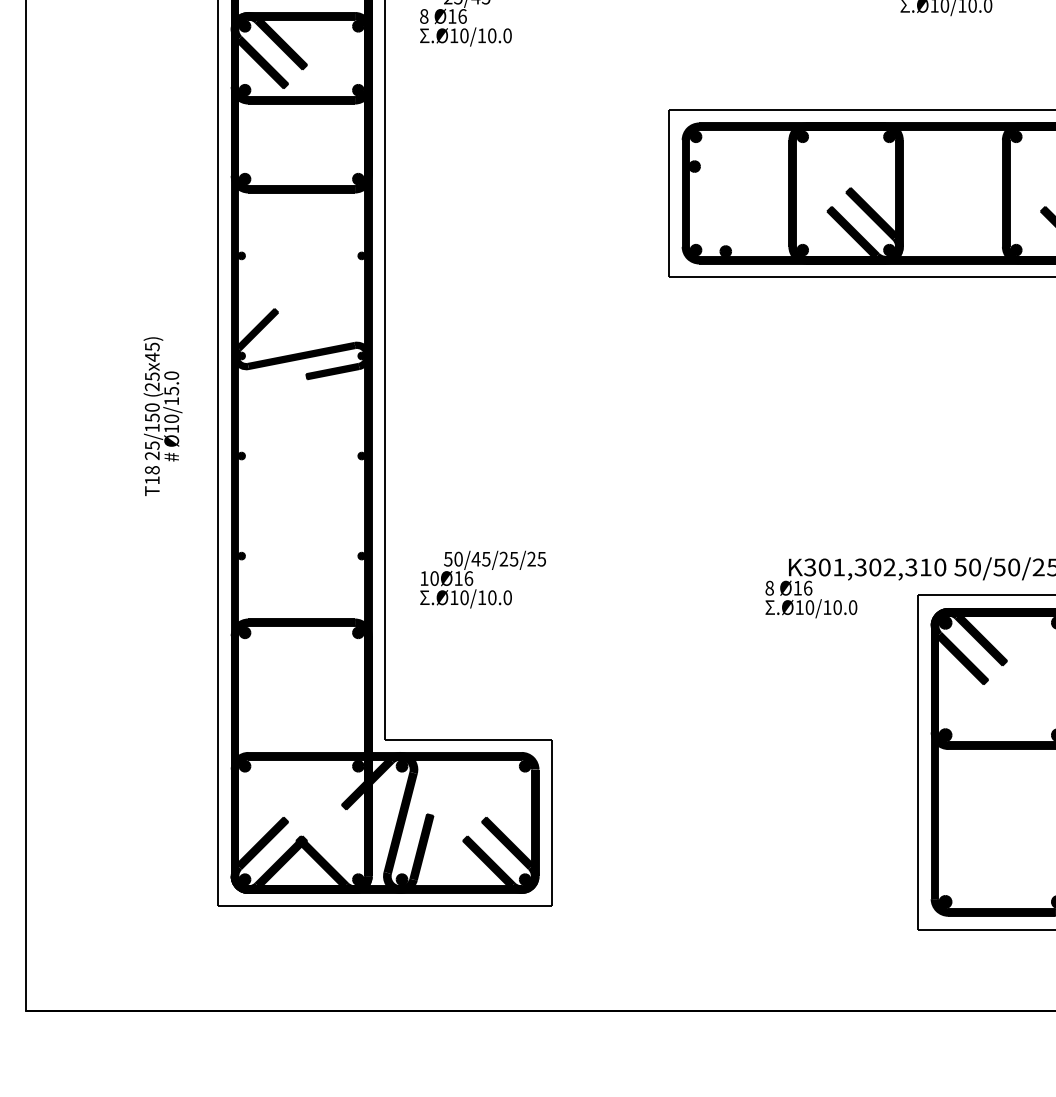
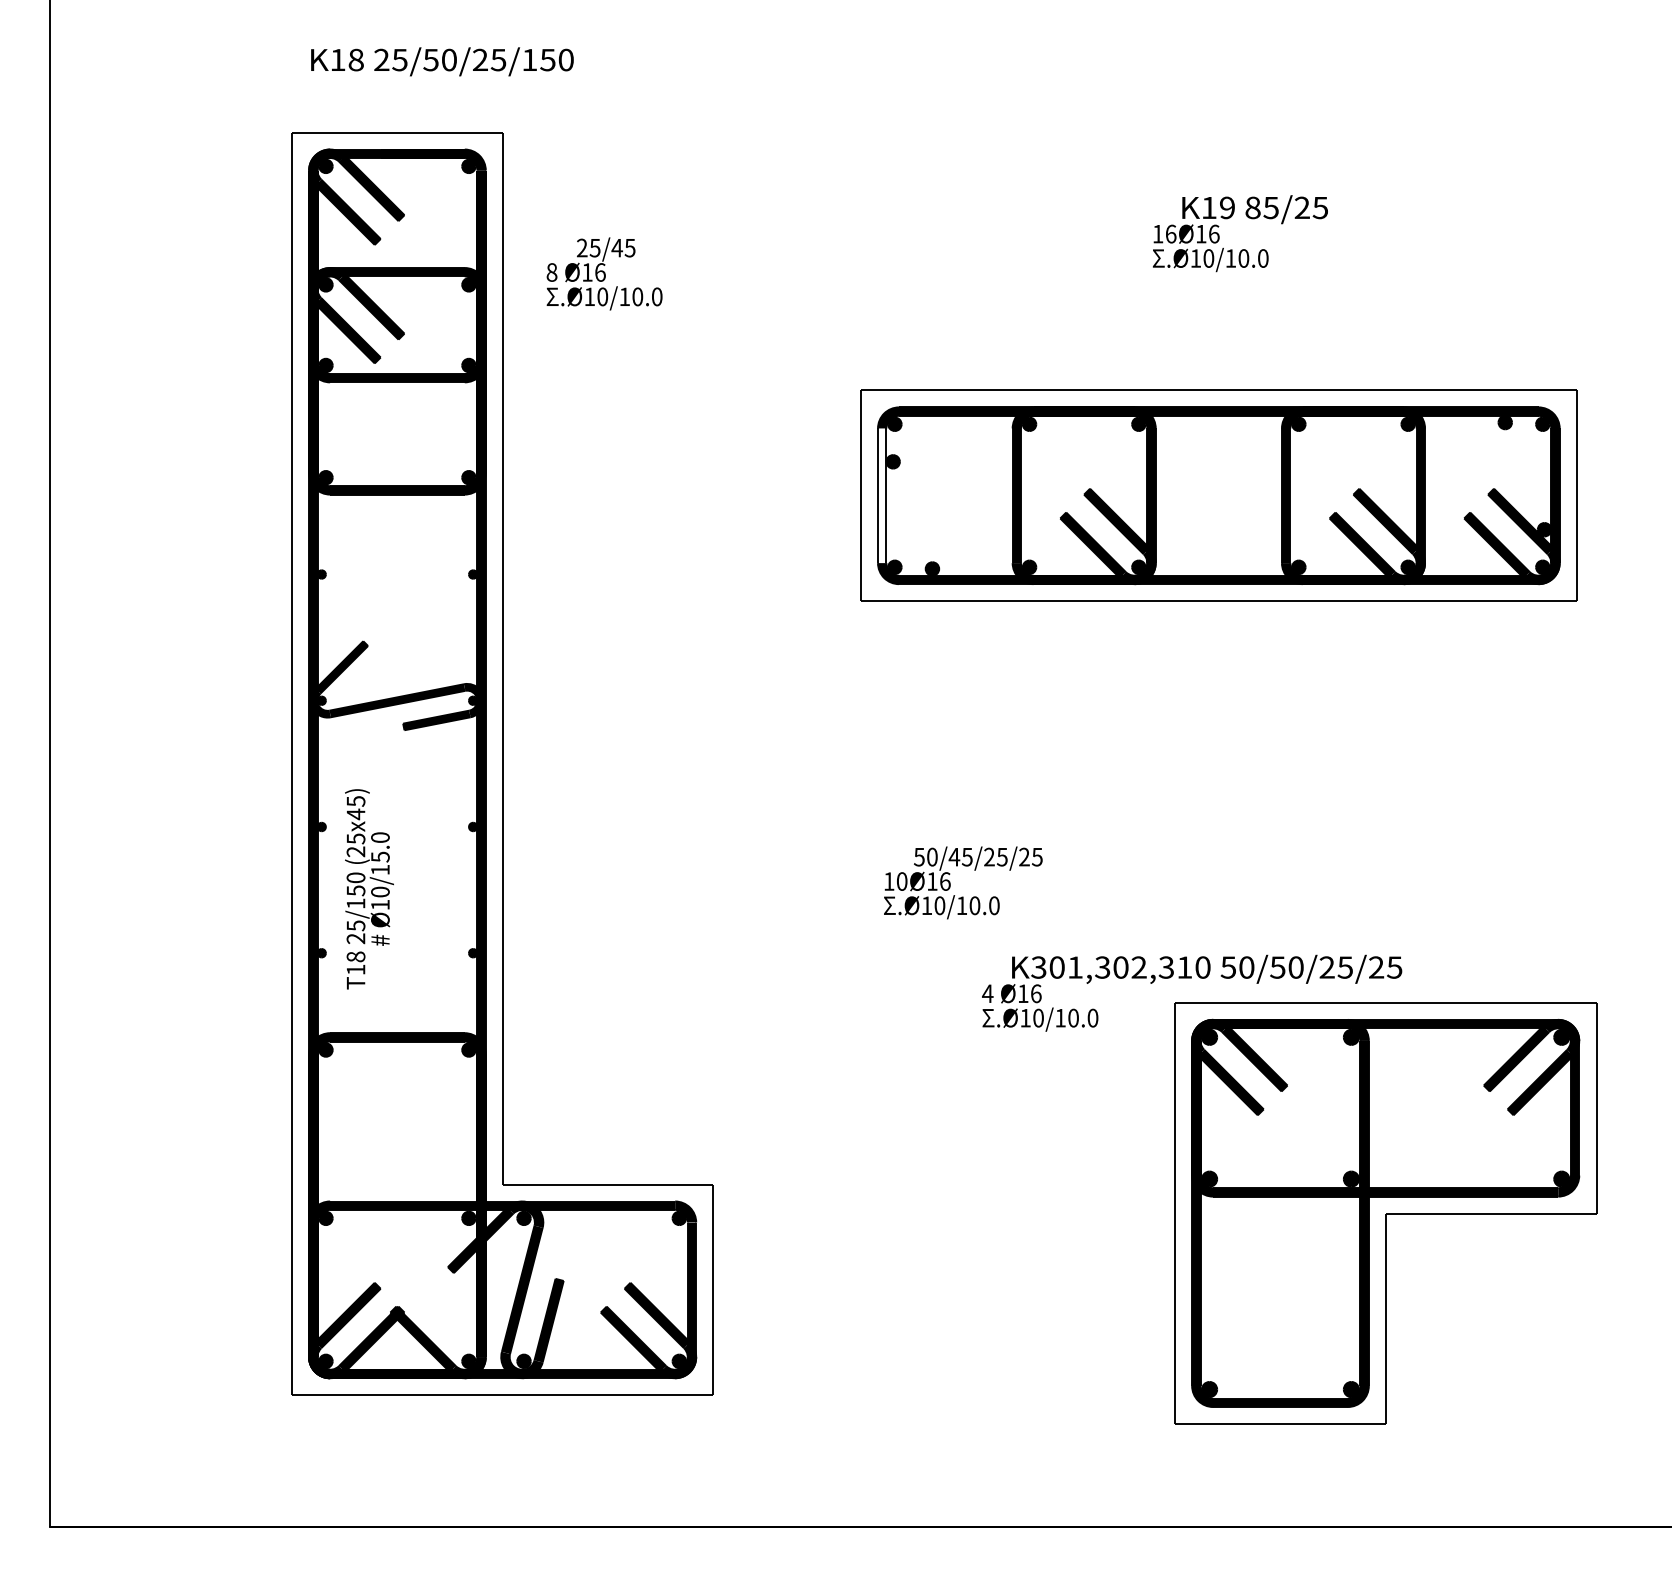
fill: (686, 193) -> (882, 495), removed
text: (163, 416) -> (369, 889), moved
text: (483, 579) -> (963, 882), moved
text: (769, 588) -> (987, 993), 8 -> 4

